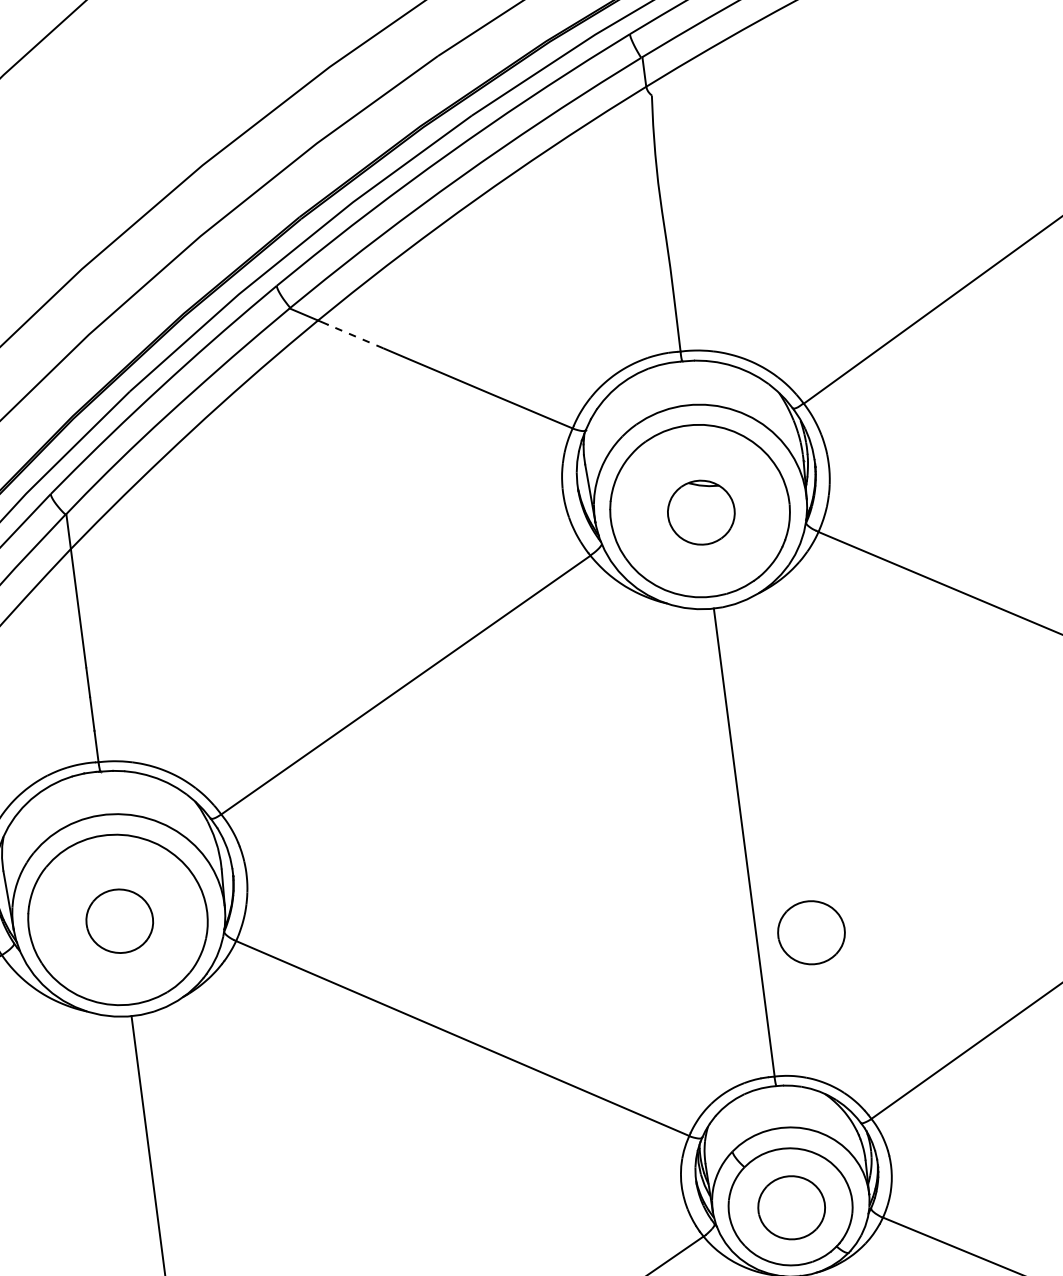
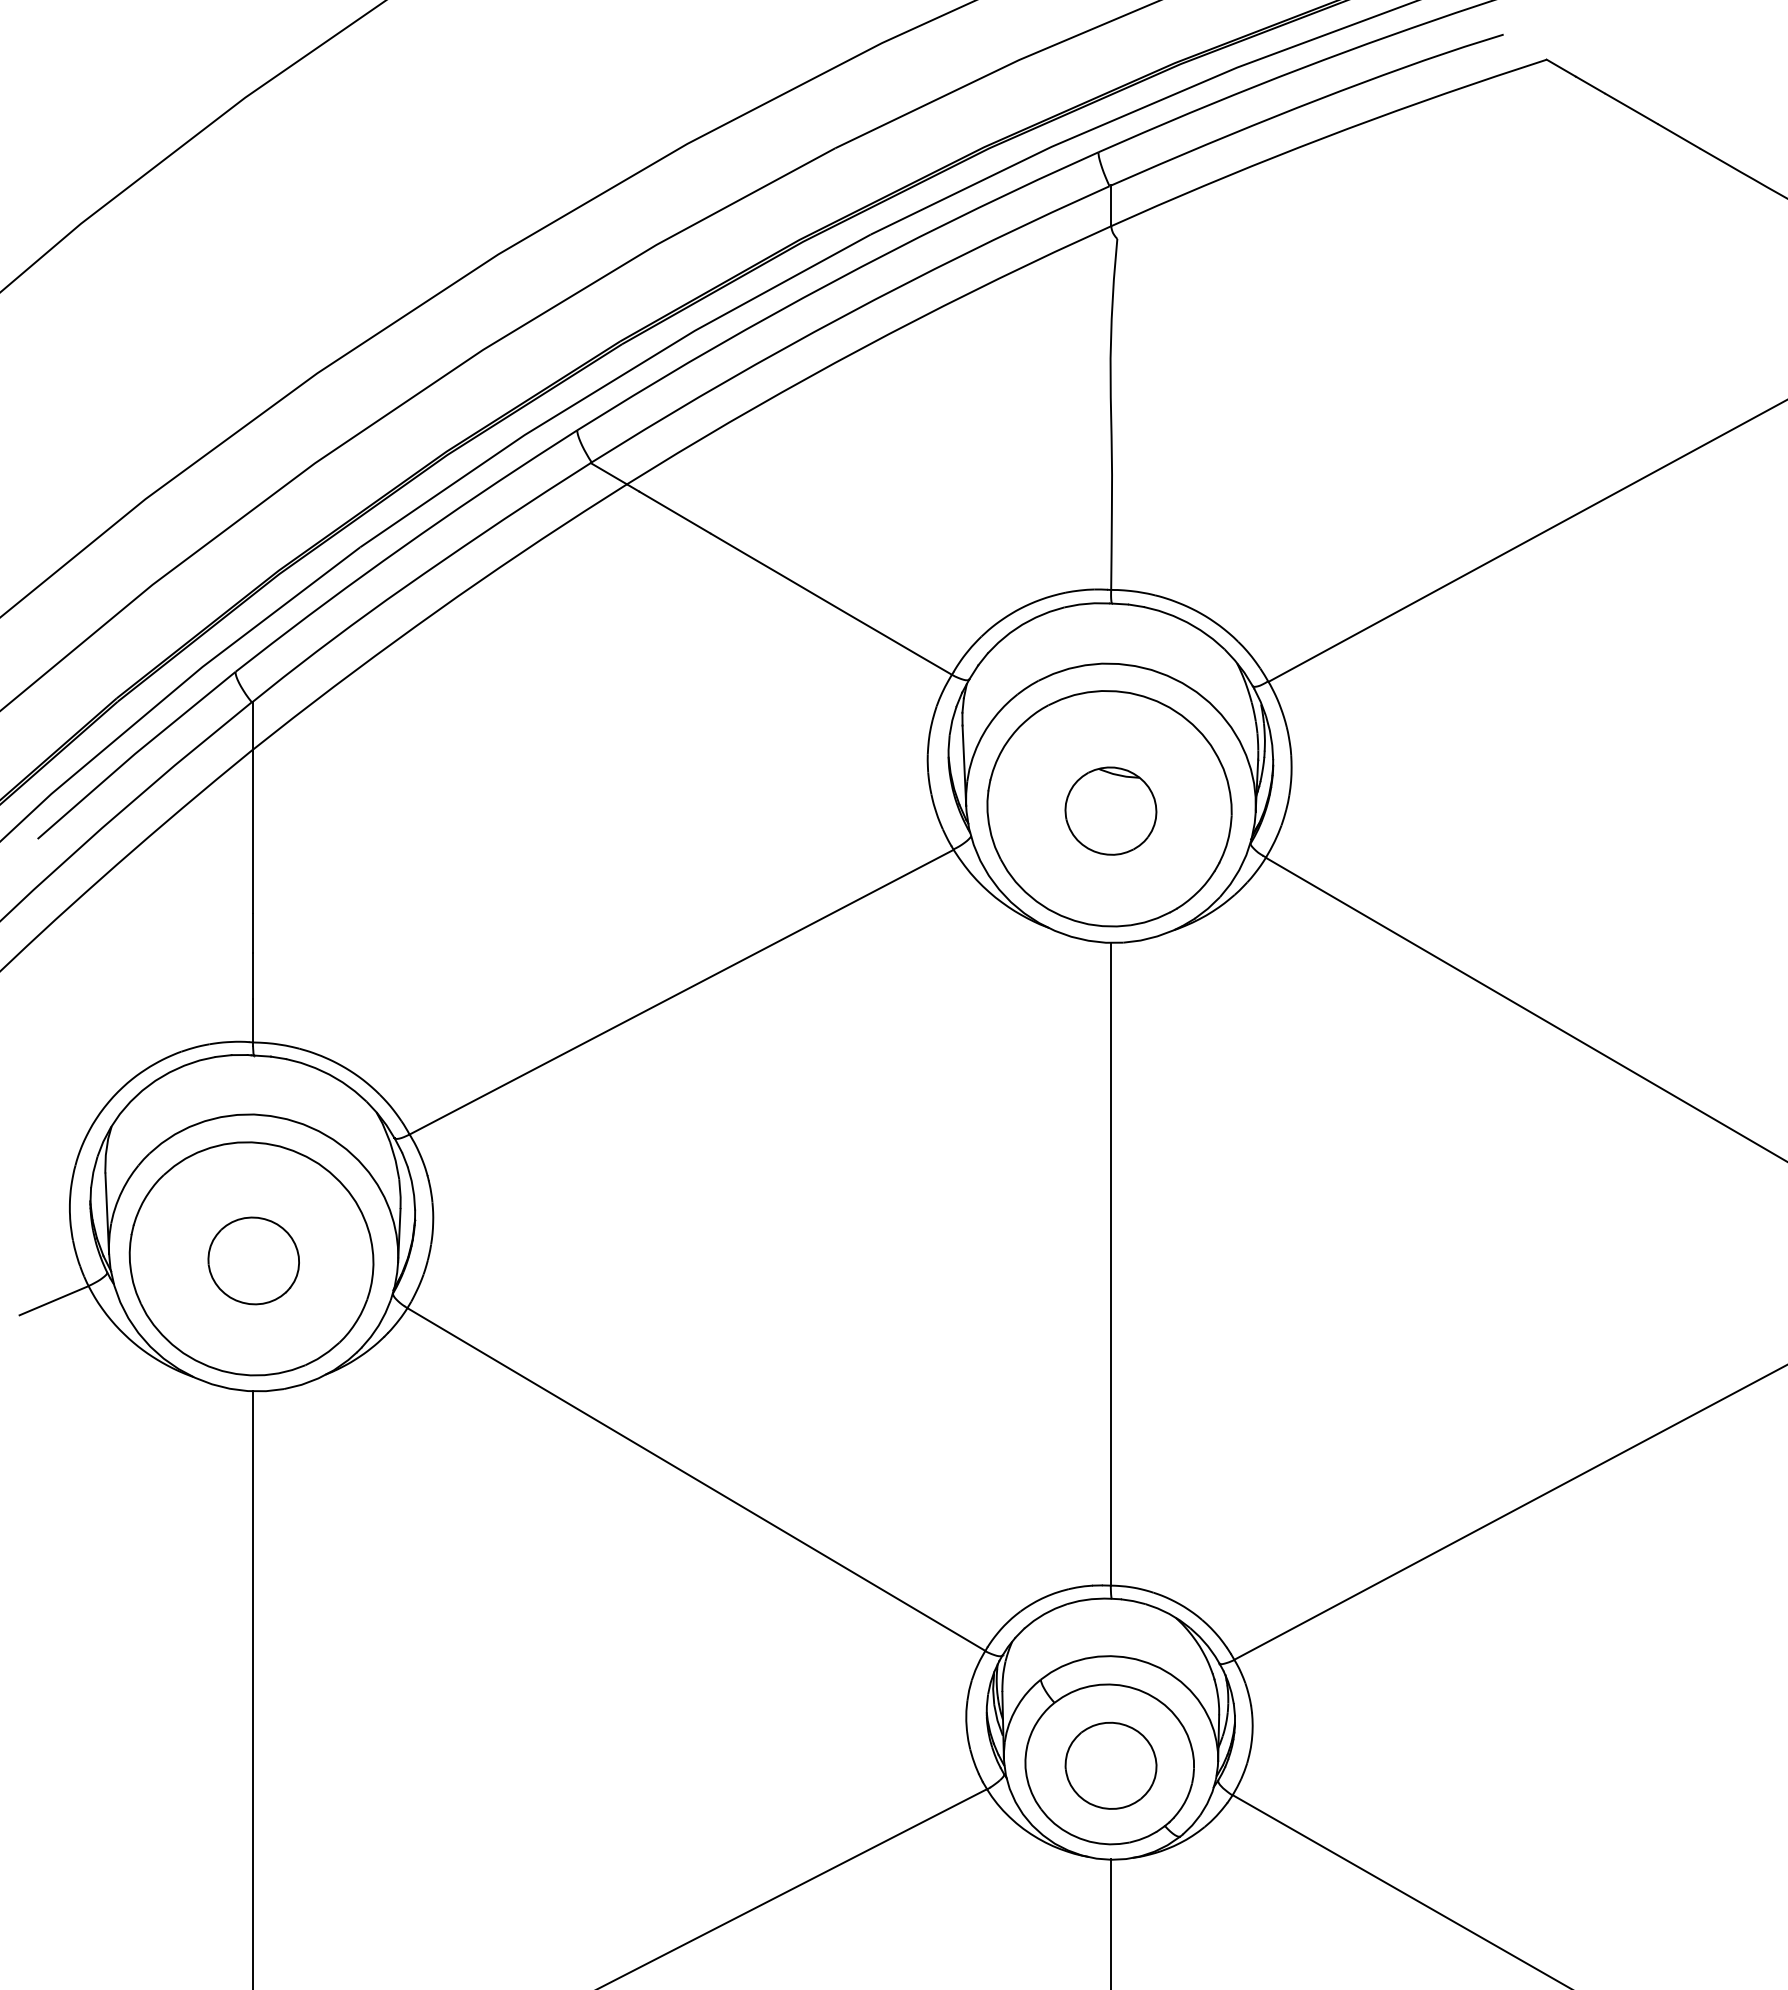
line: (355, 336) -> (674, 512), dashed -> solid
part: (811, 932) -> (1185, 1397), removed

